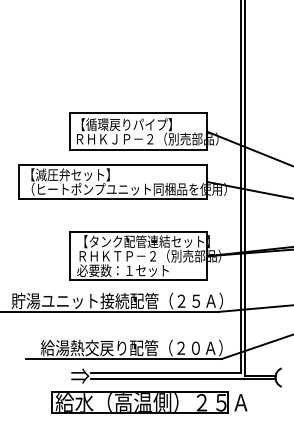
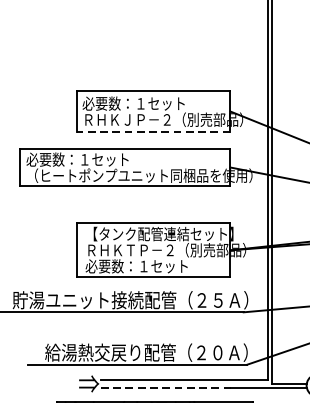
text: (122, 124) -> (136, 103), 【循環戻りパイプ】 -> 必要数：１セット
line: (138, 150) -> (153, 132), solid -> dashed
text: (69, 174) -> (77, 159), 【減圧弁セット】 -> 必要数：１セット
line: (149, 379) -> (166, 387), solid -> dashed

